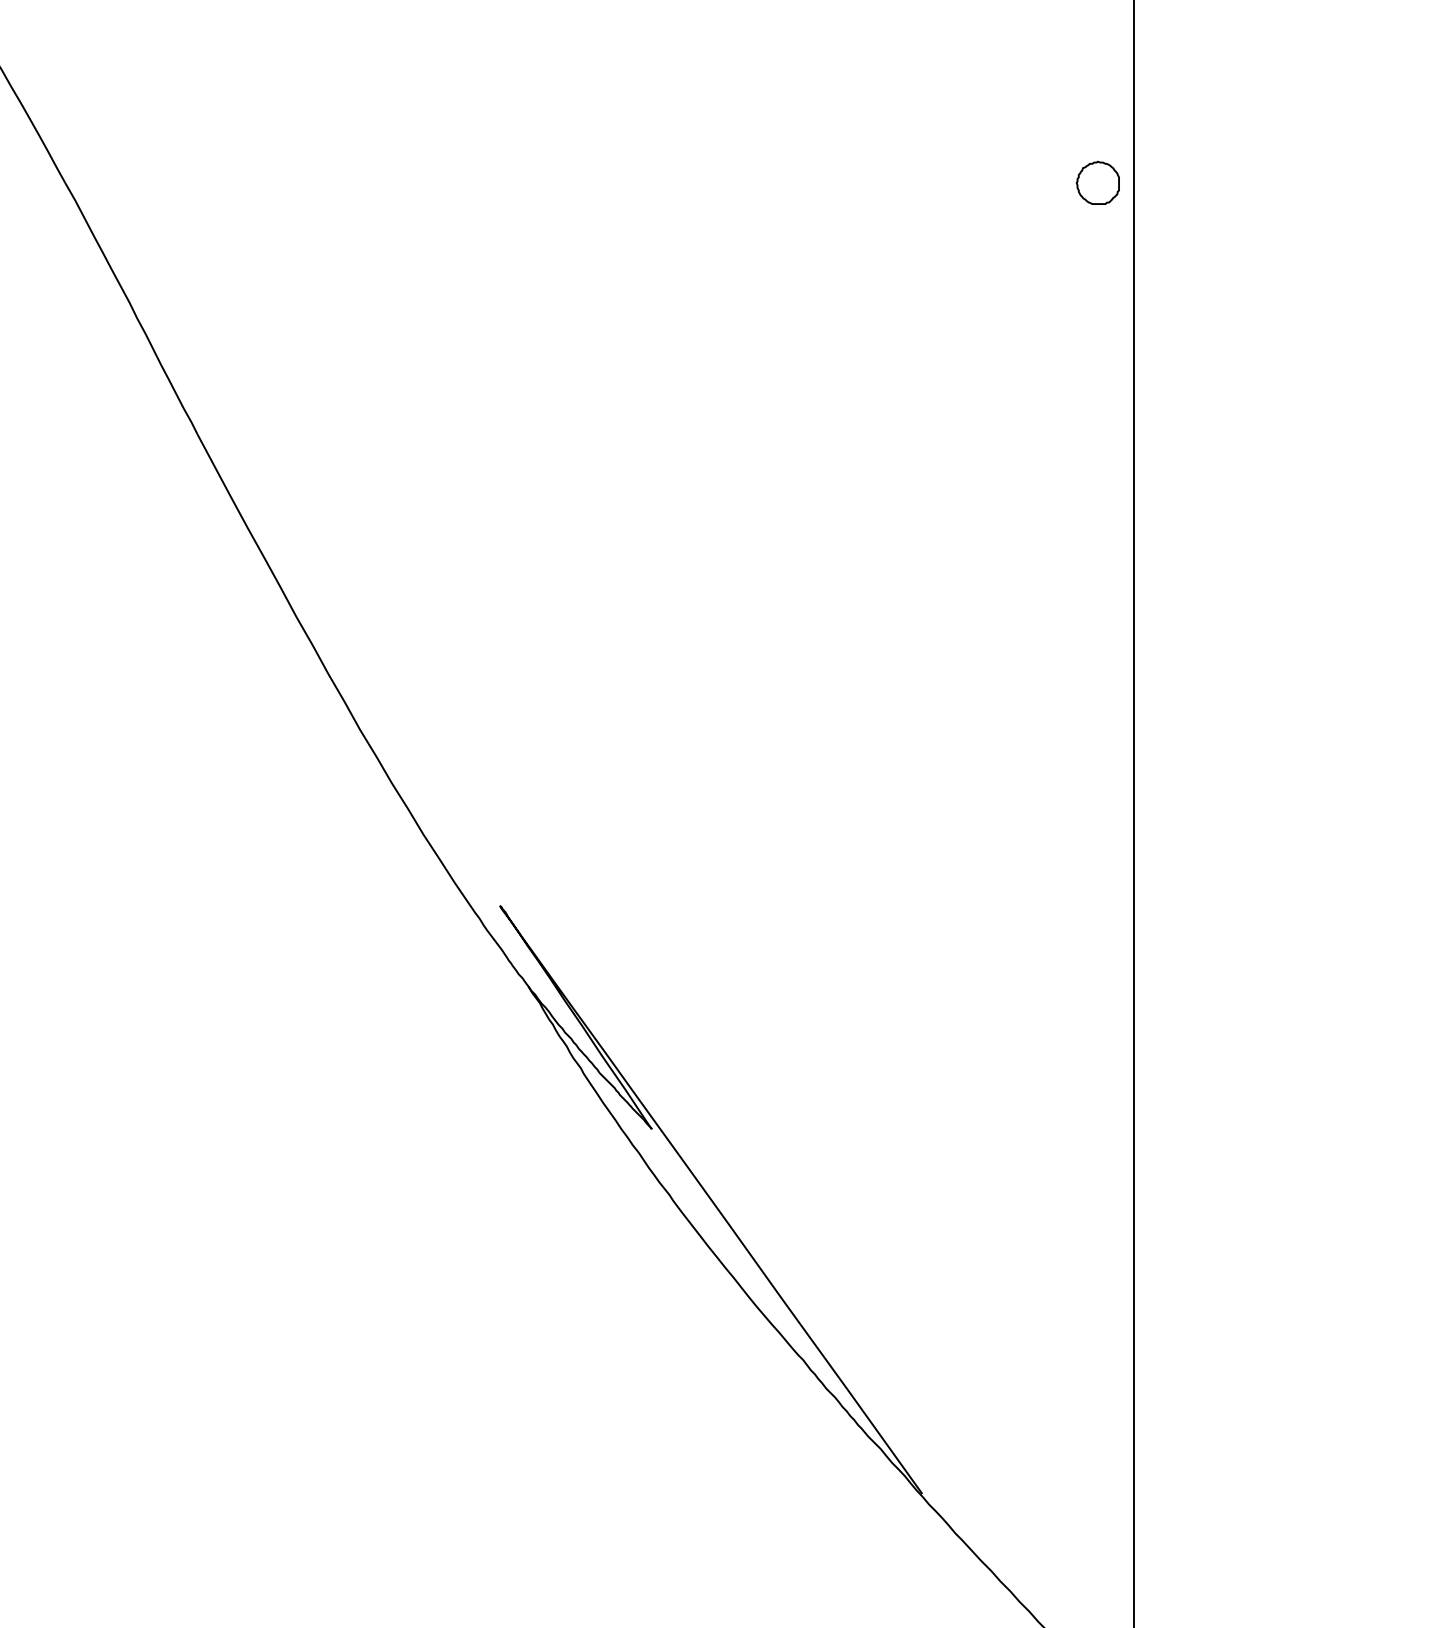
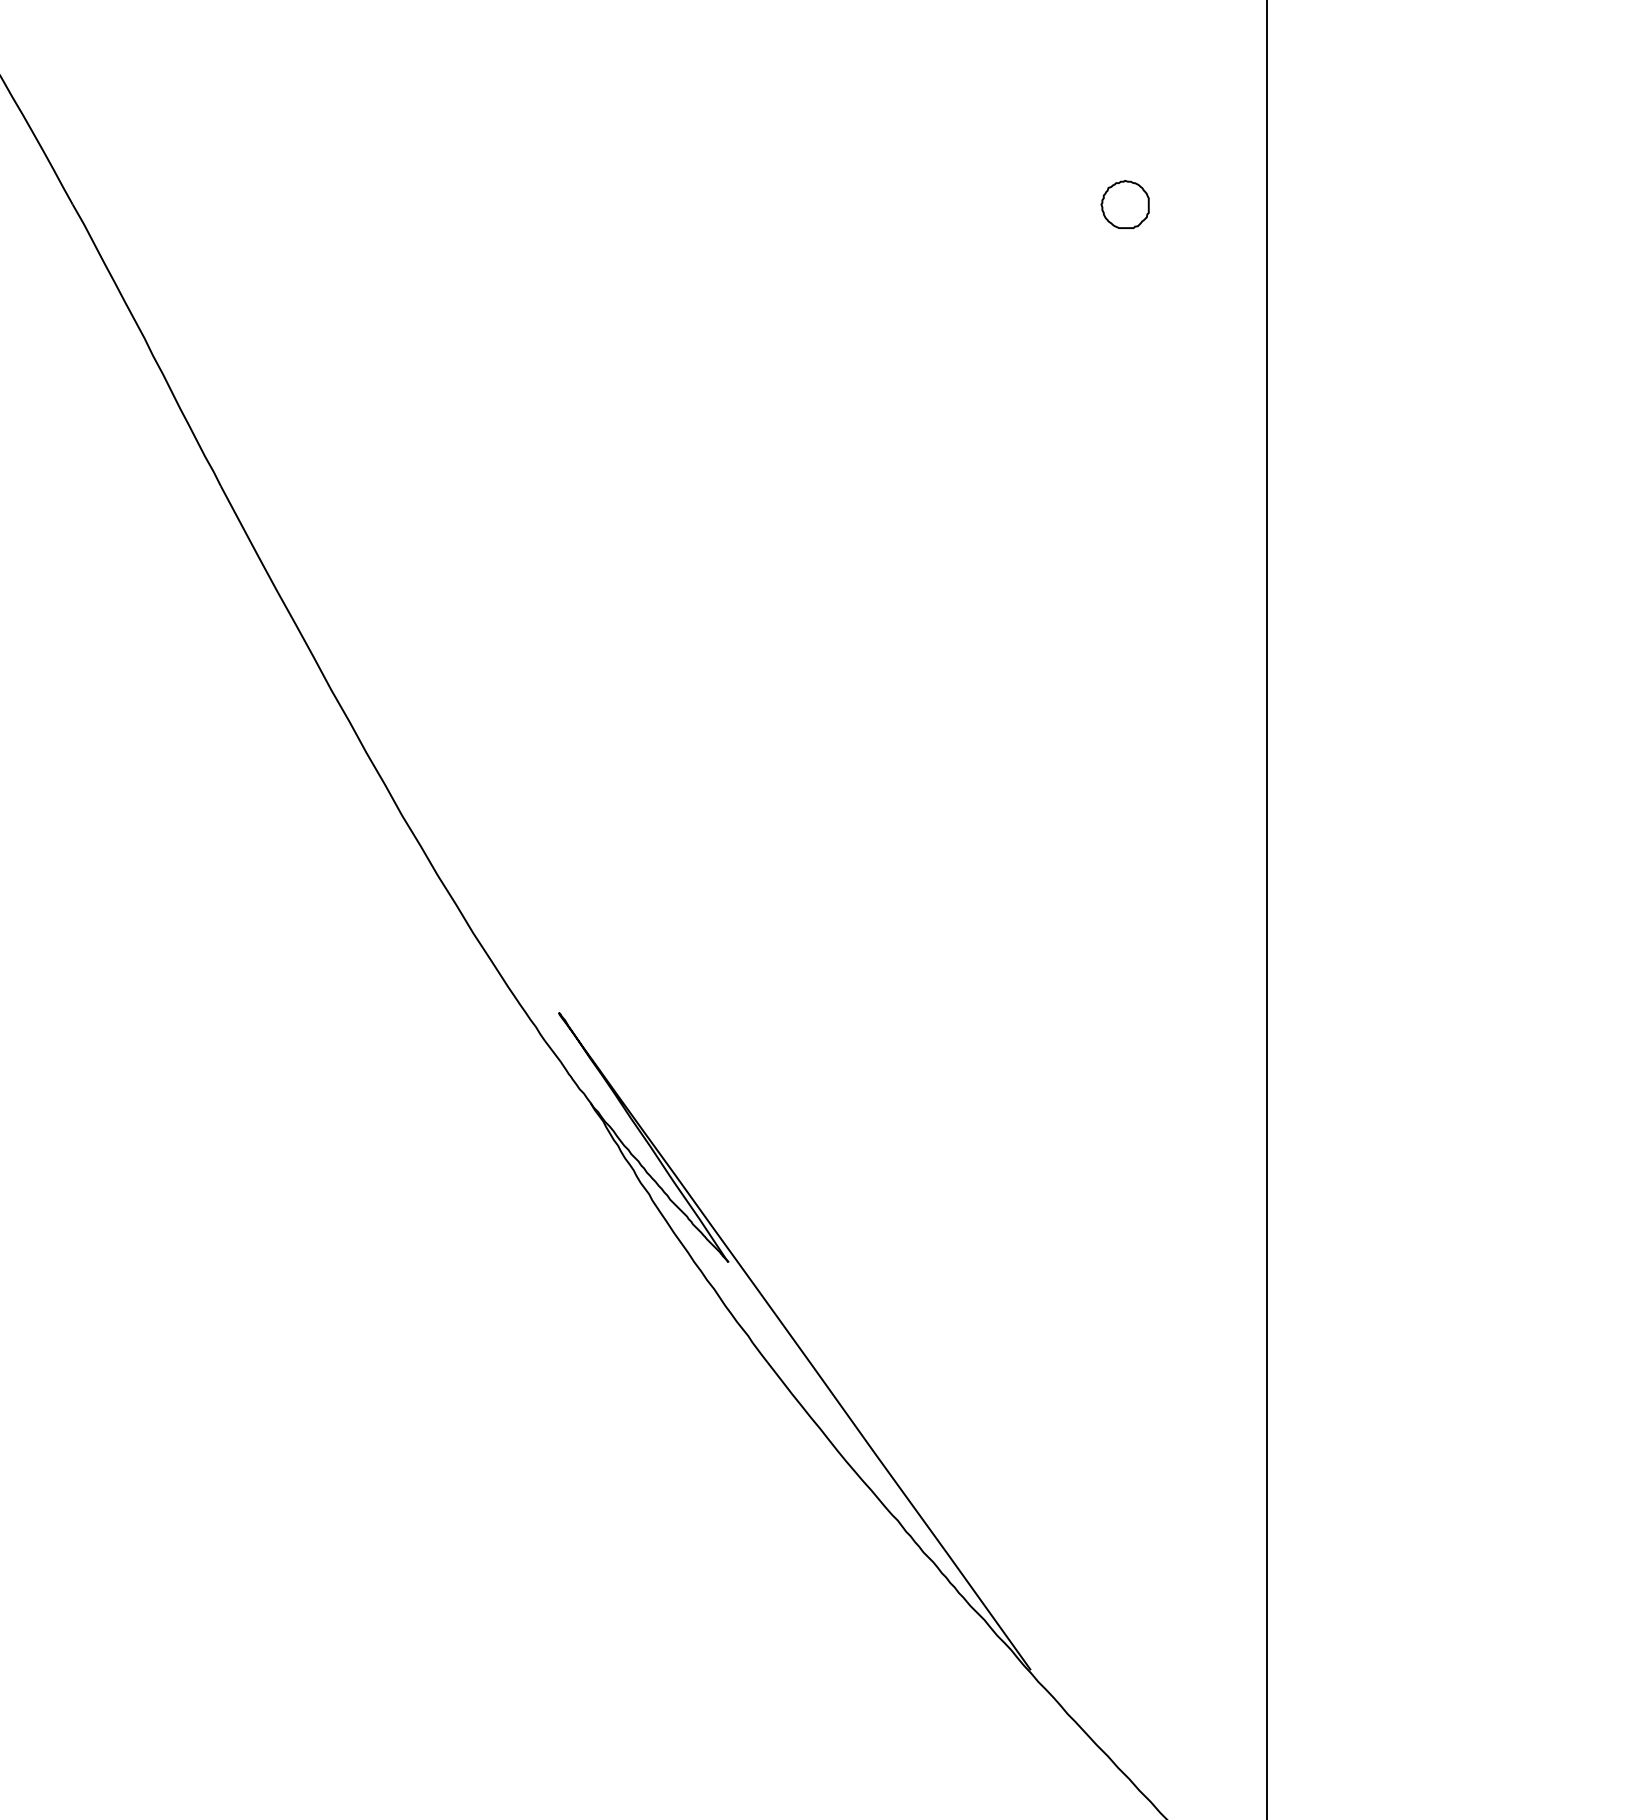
part: (1097, 182) -> (1124, 204), moved

